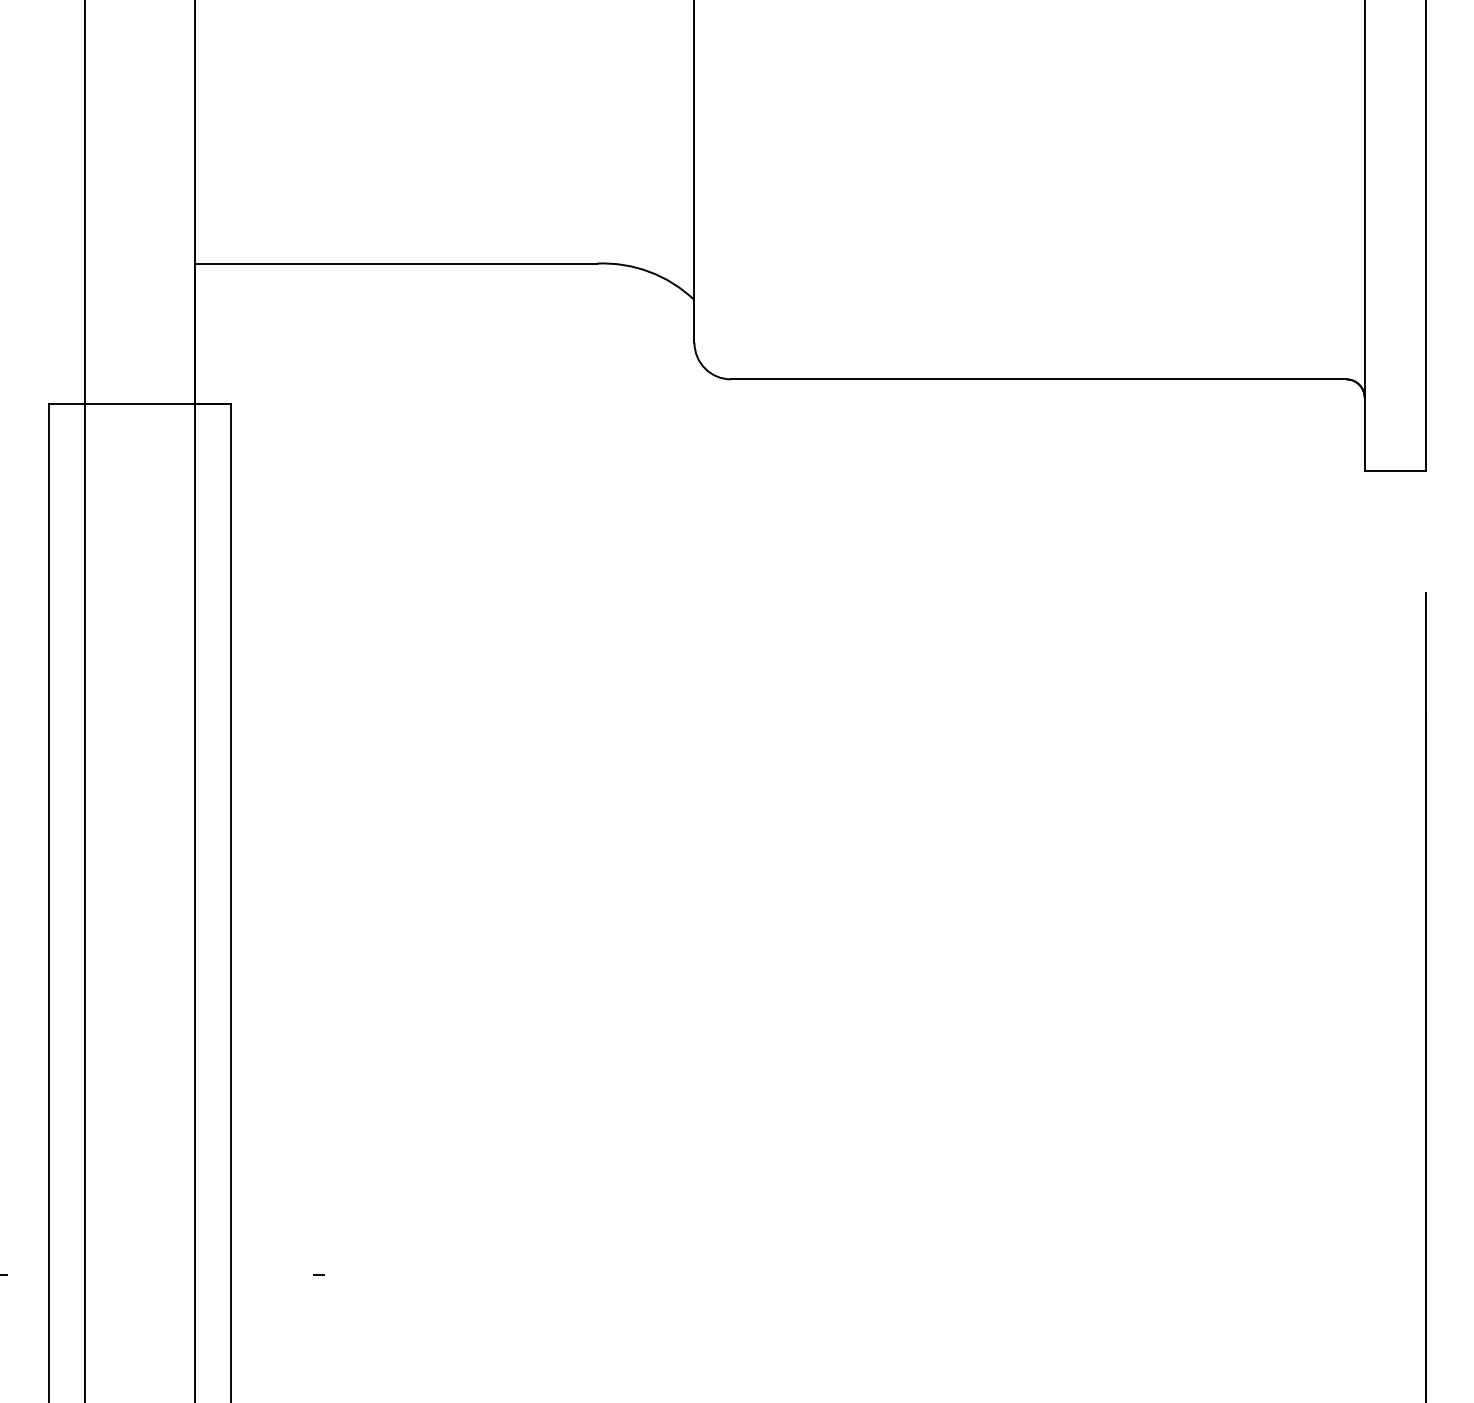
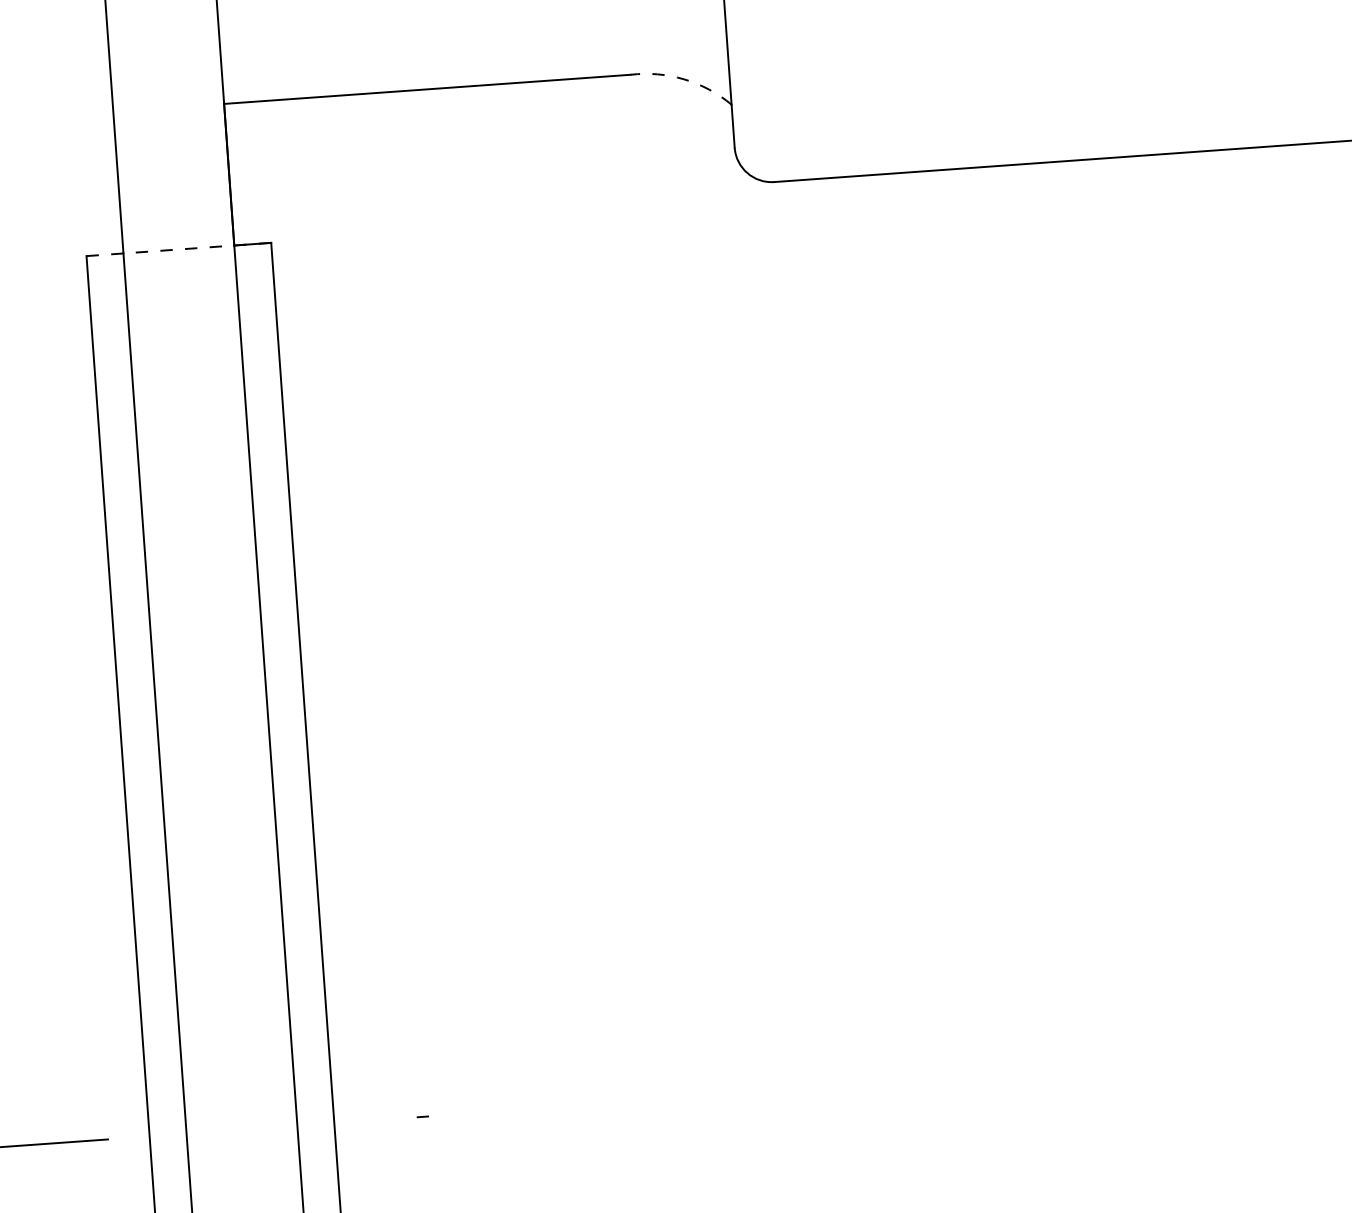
arc: (649, 271) -> (684, 78), solid -> dashed
line: (139, 403) -> (178, 249), solid -> dashed

